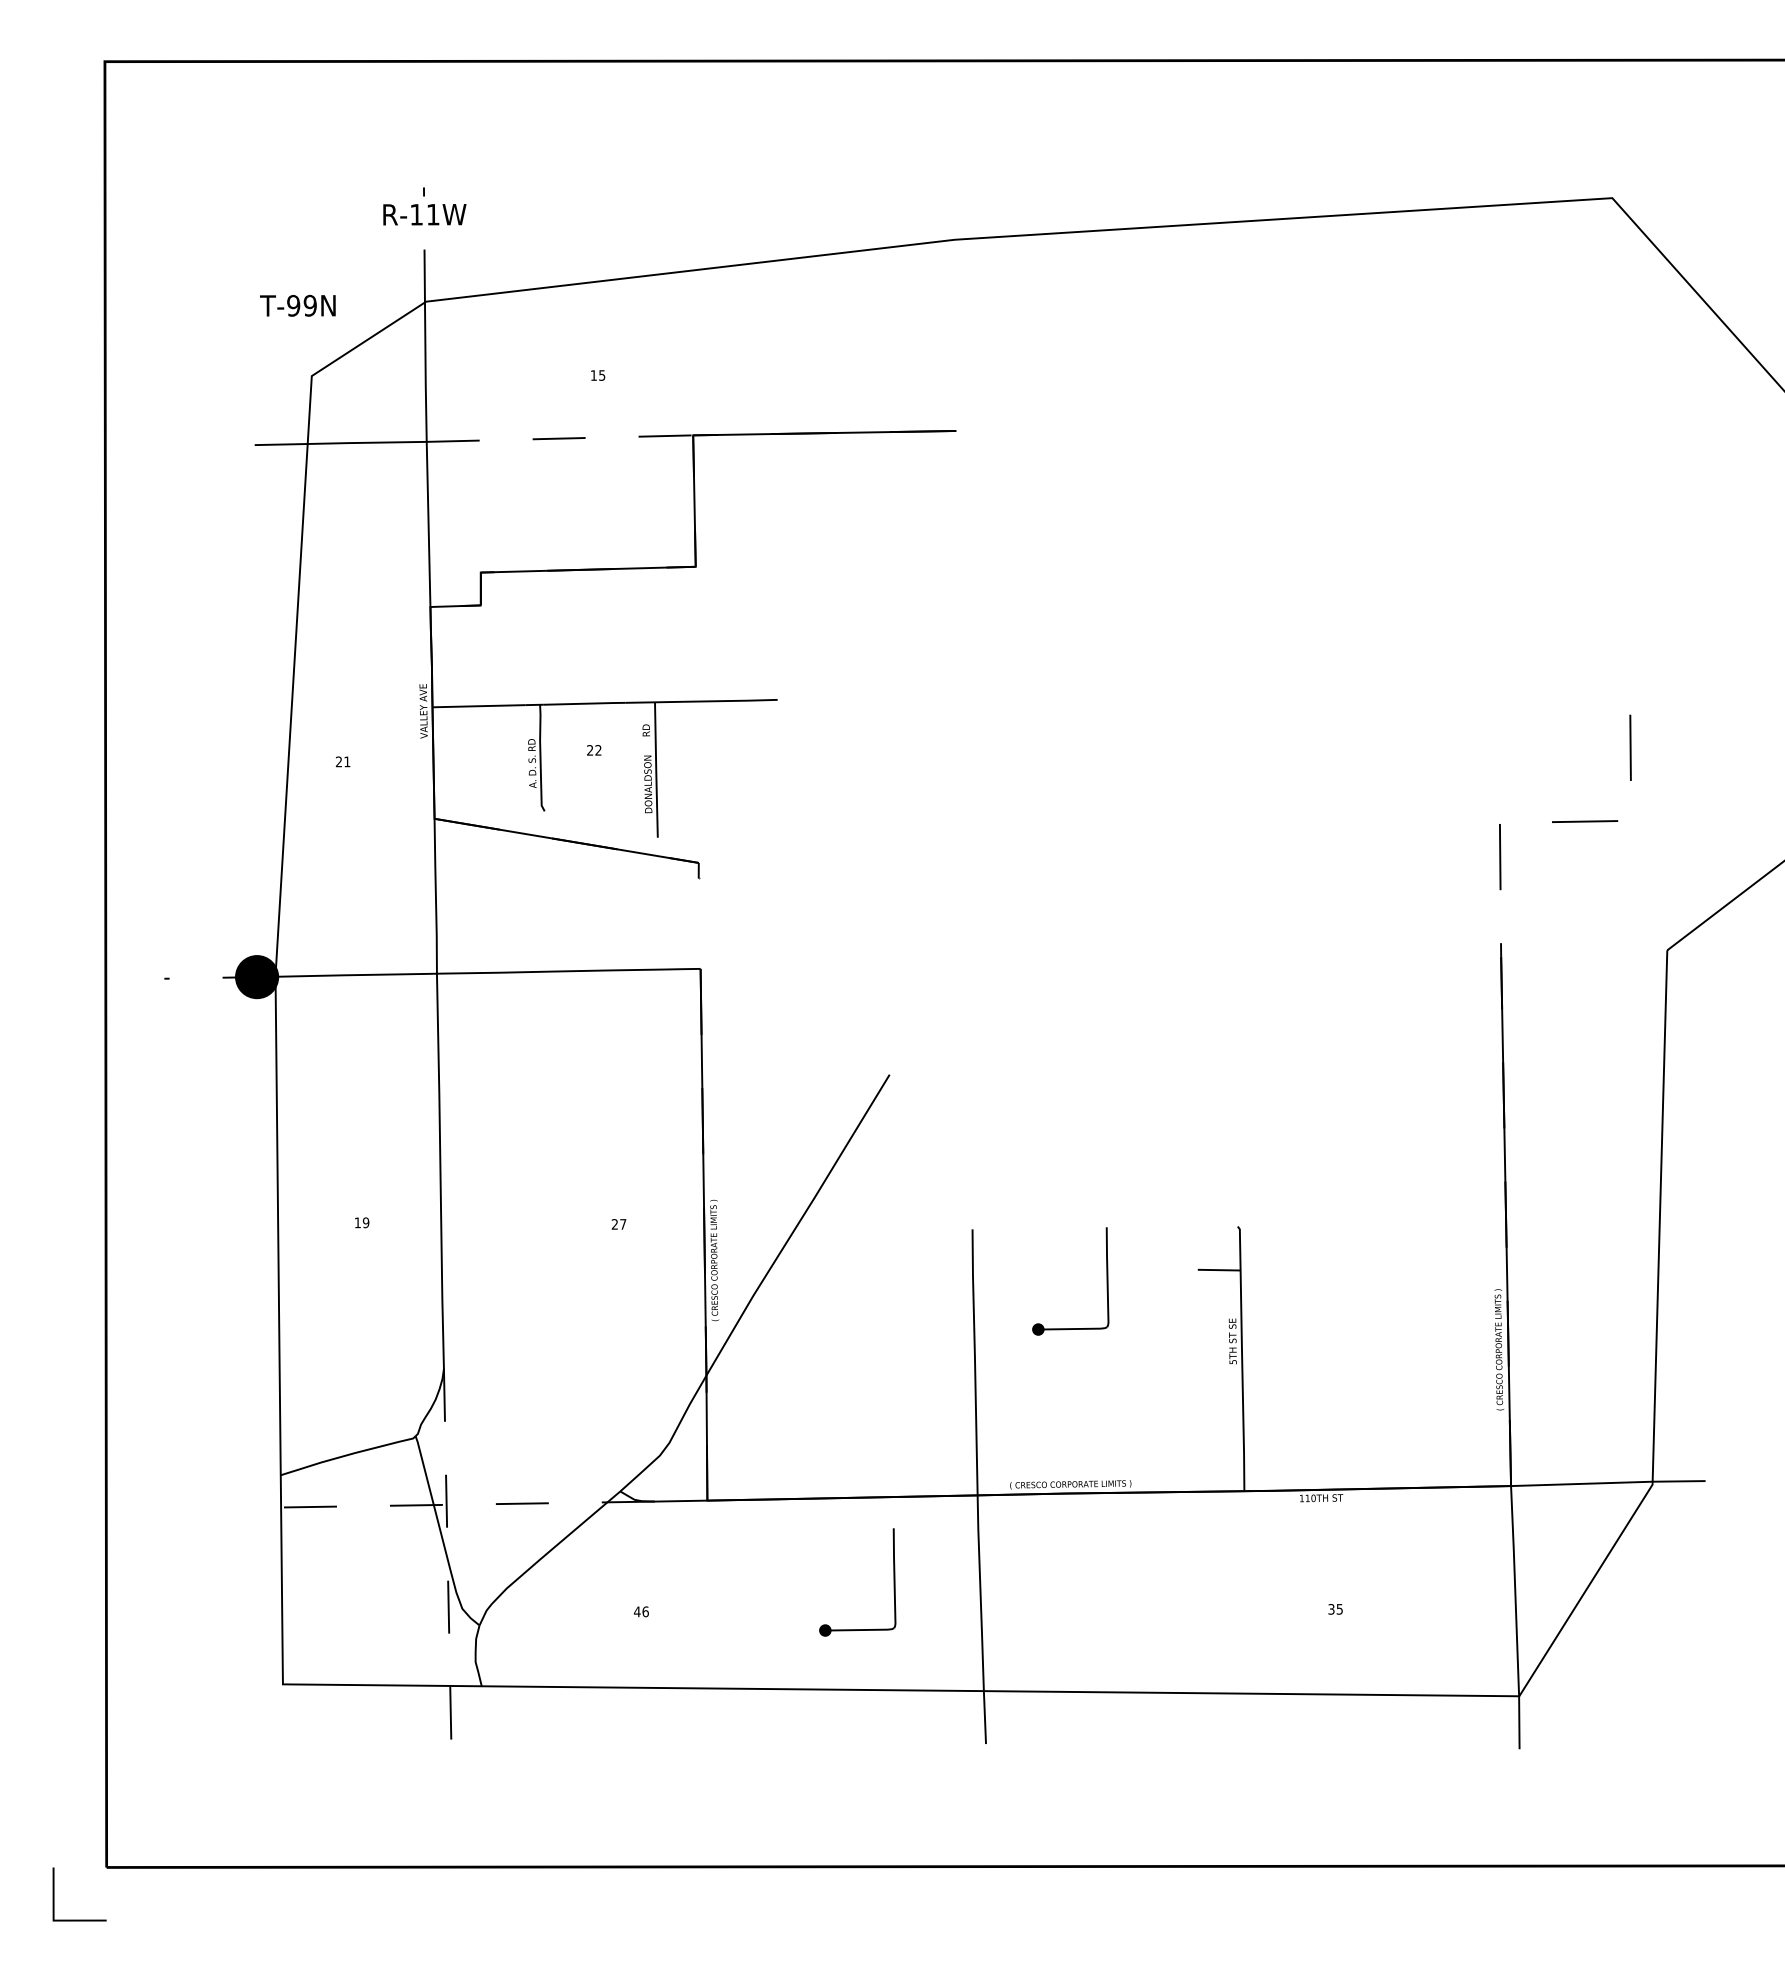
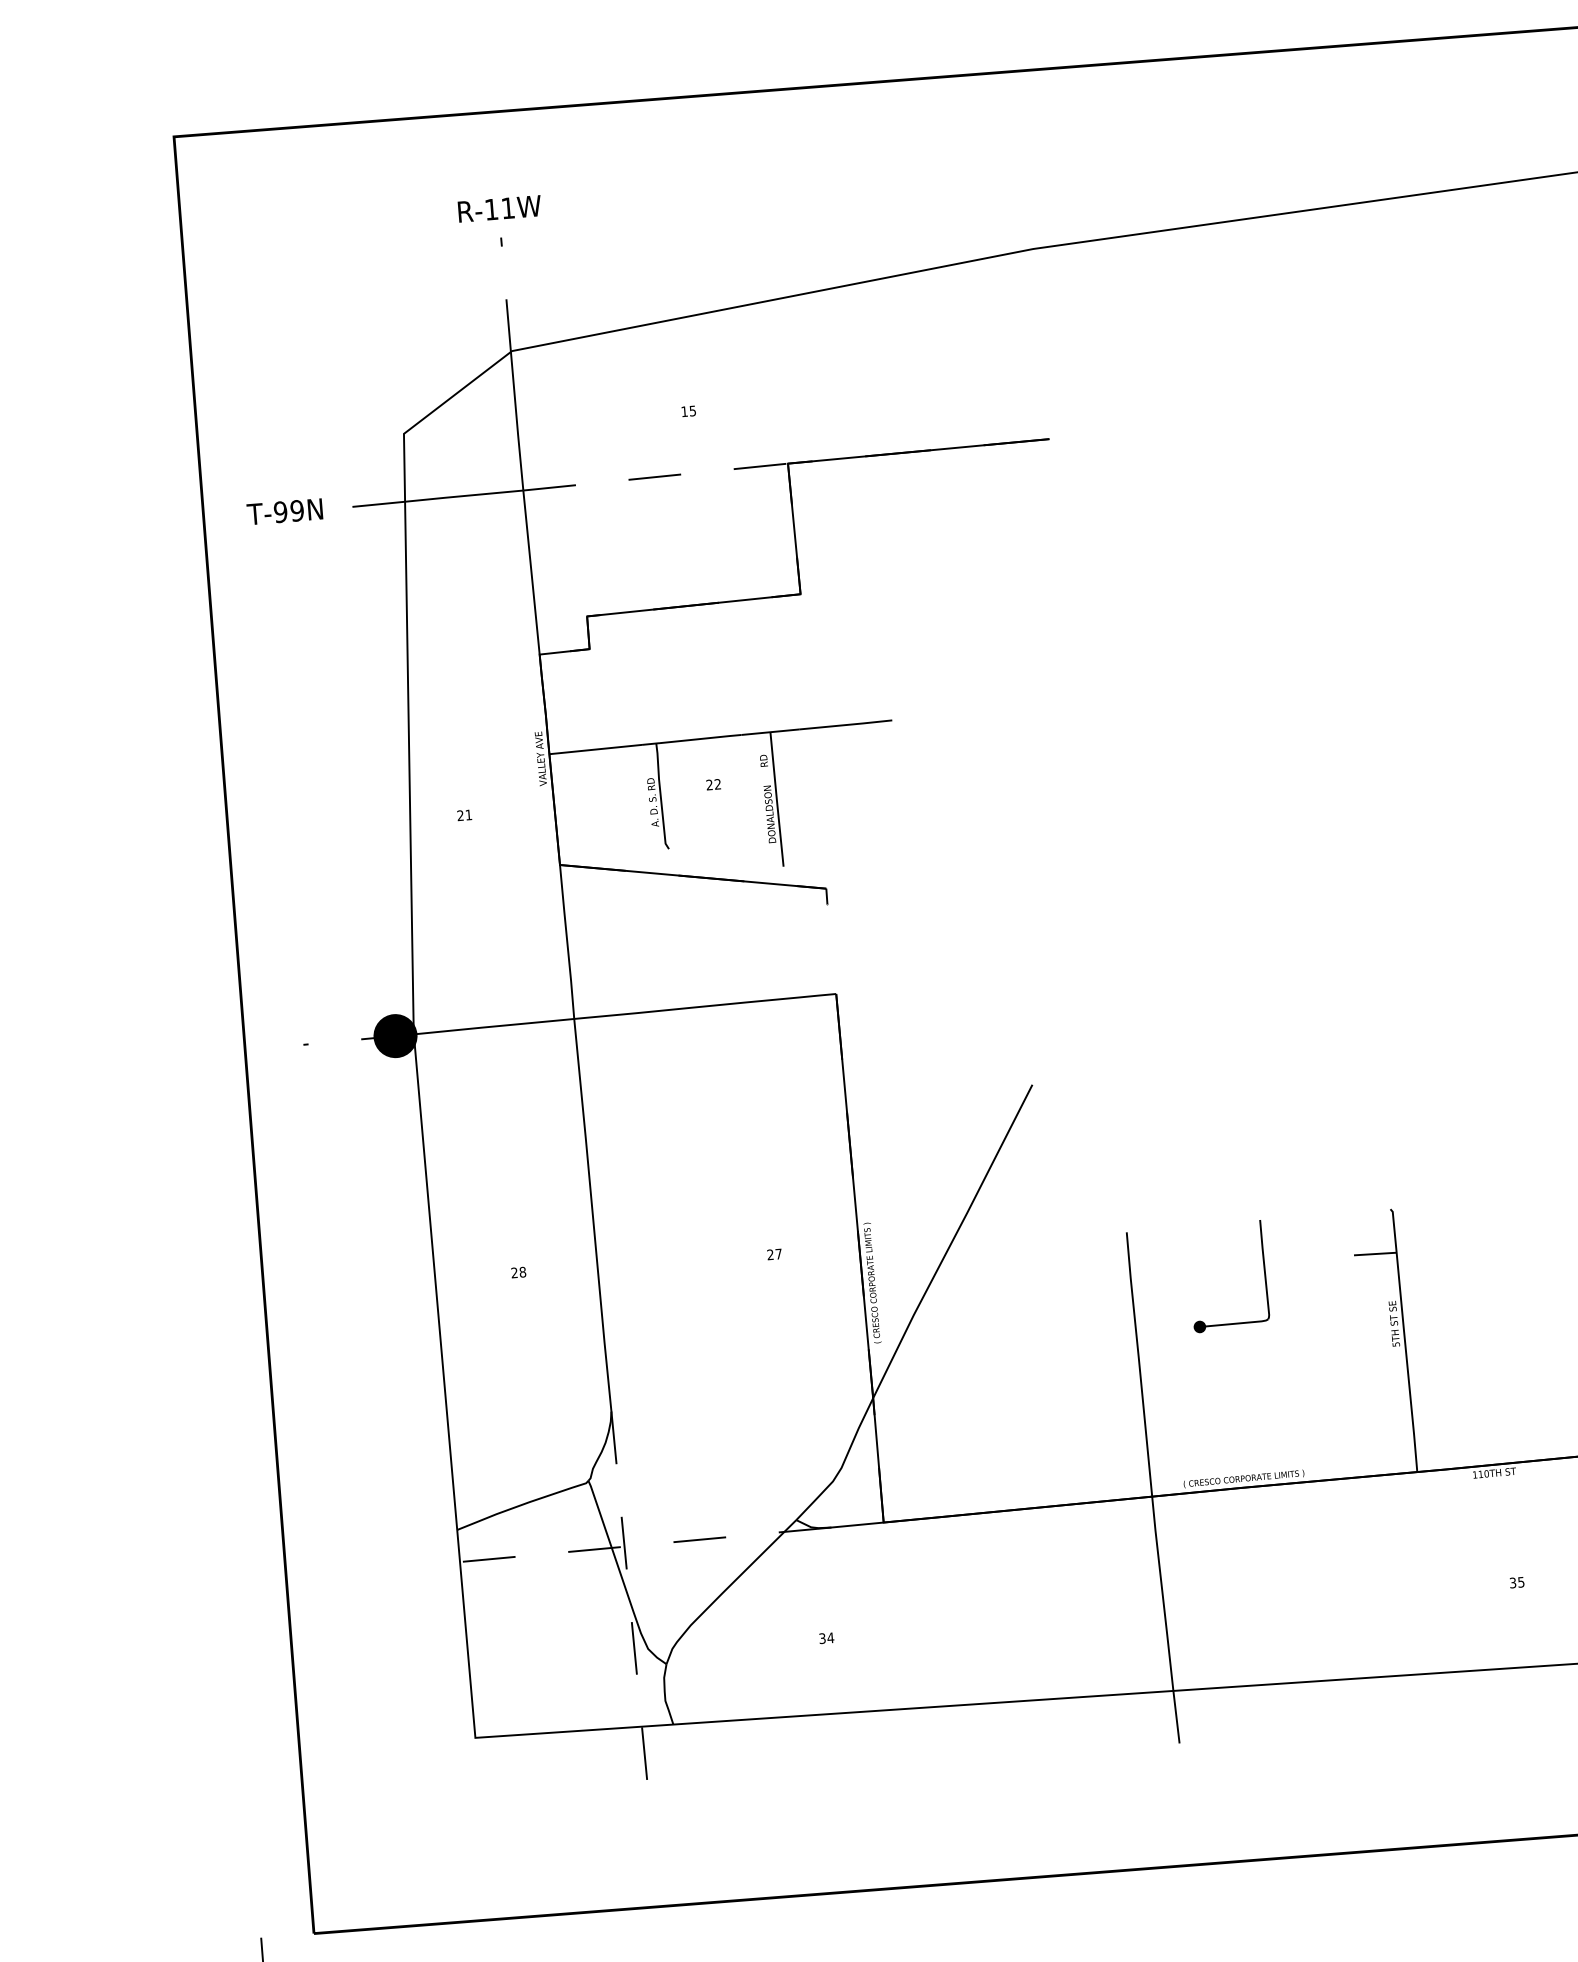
text: (424, 214) -> (499, 208), moved
text: (297, 305) -> (284, 511), moved
text: (361, 1222) -> (518, 1272), 19 -> 28
part: (893, 1582) -> (1075, 1589), removed
text: (640, 1611) -> (825, 1638), 46 -> 34

